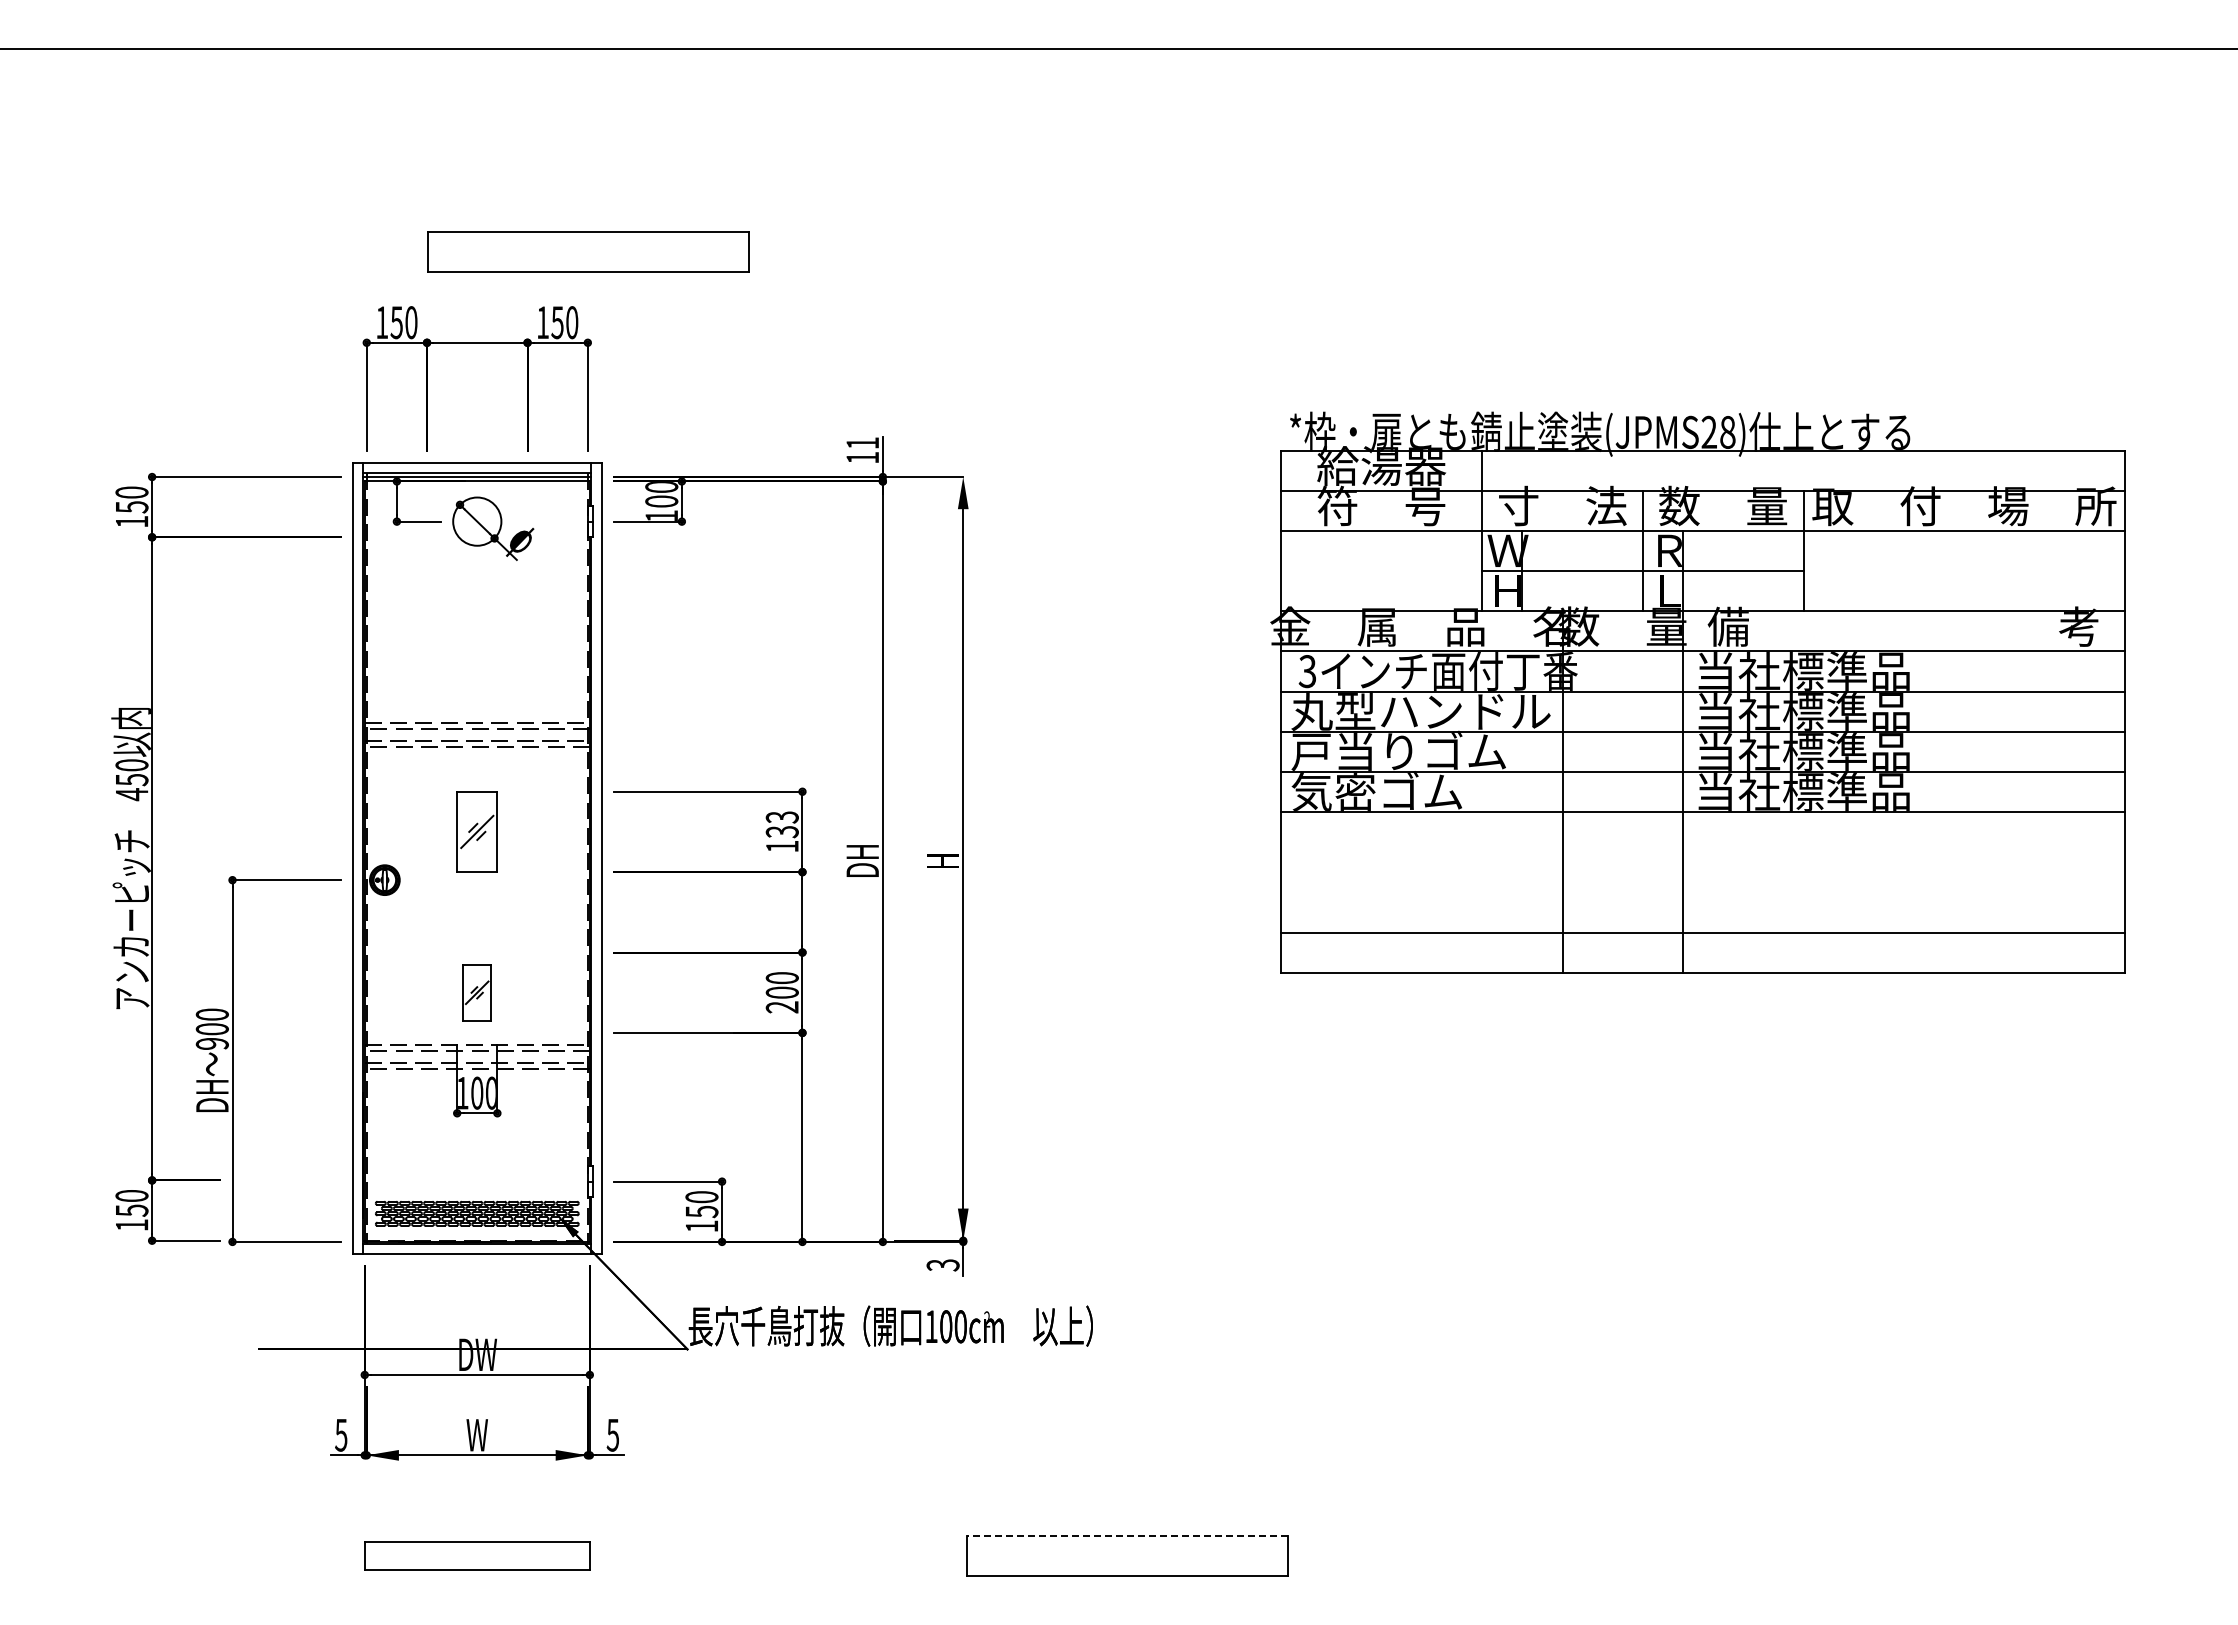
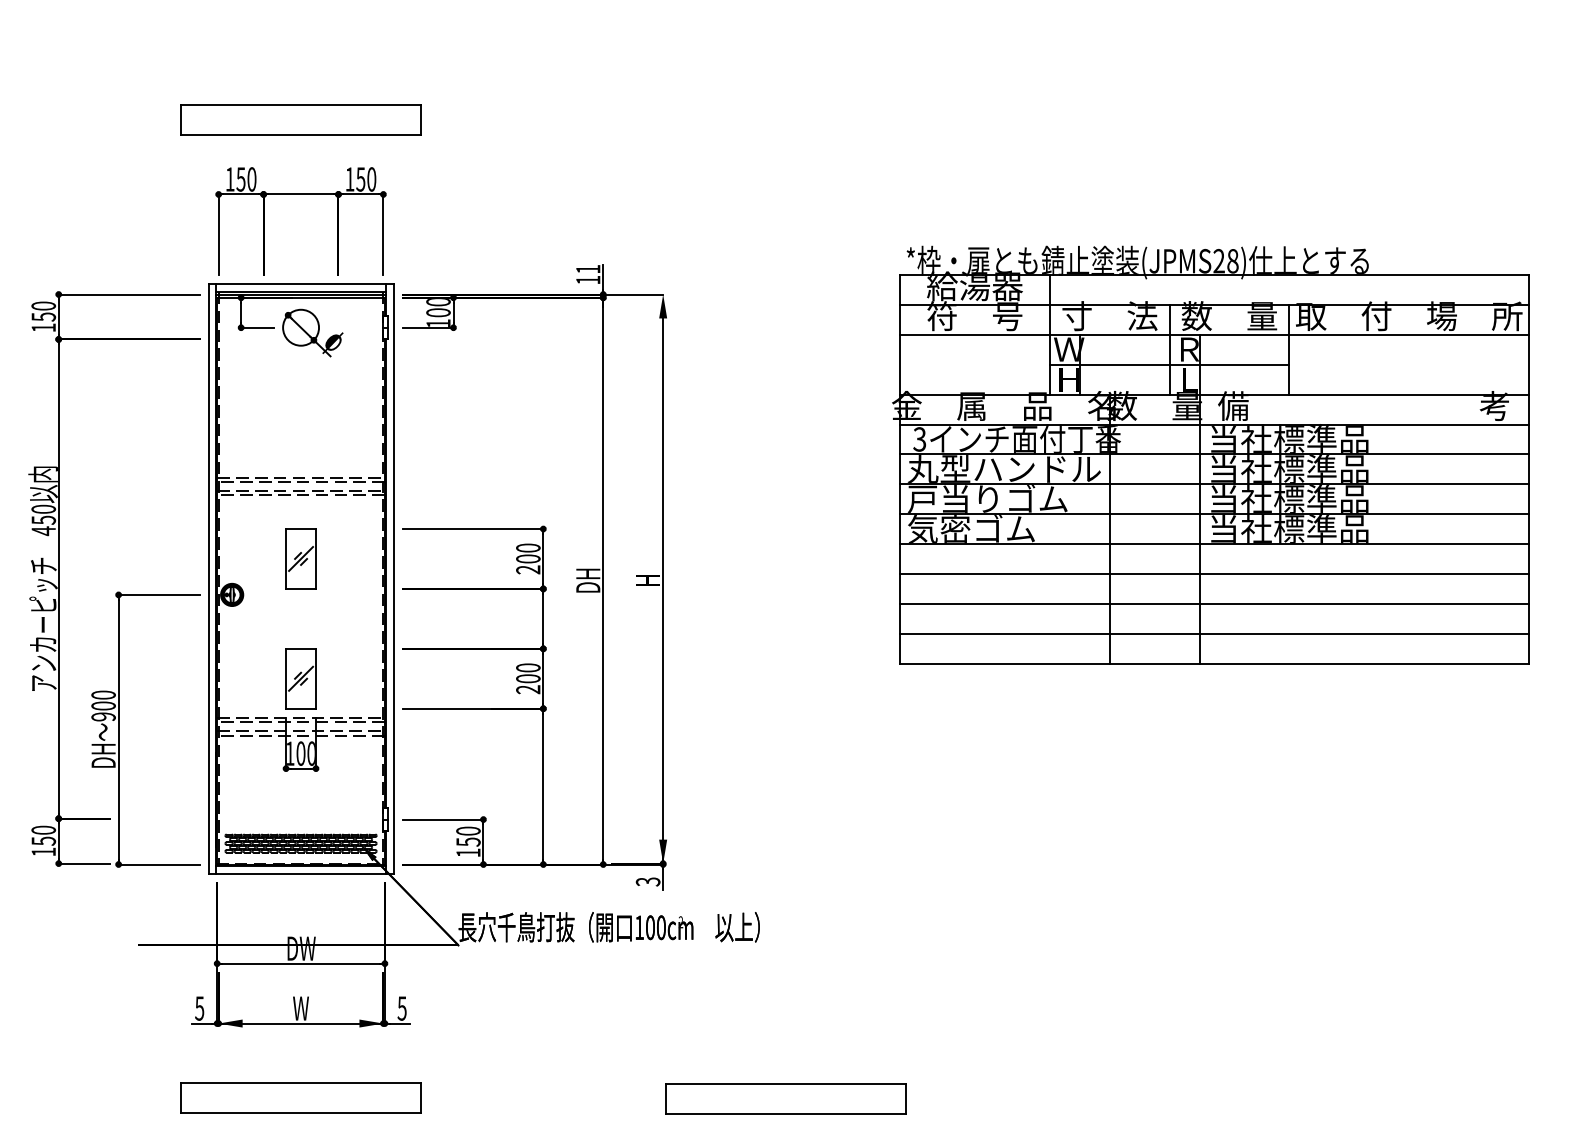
part: (588, 251) -> (301, 118), moved
text: (781, 831) -> (527, 558), 133 -> 200
line: (1703, 852) -> (1214, 574), added
line: (1703, 892) -> (1214, 604), added
part: (476, 992) -> (300, 678), size x1.43
line: (1127, 1536) -> (785, 1084), dashed -> solid
part: (477, 1555) -> (301, 1098), size x1.43

